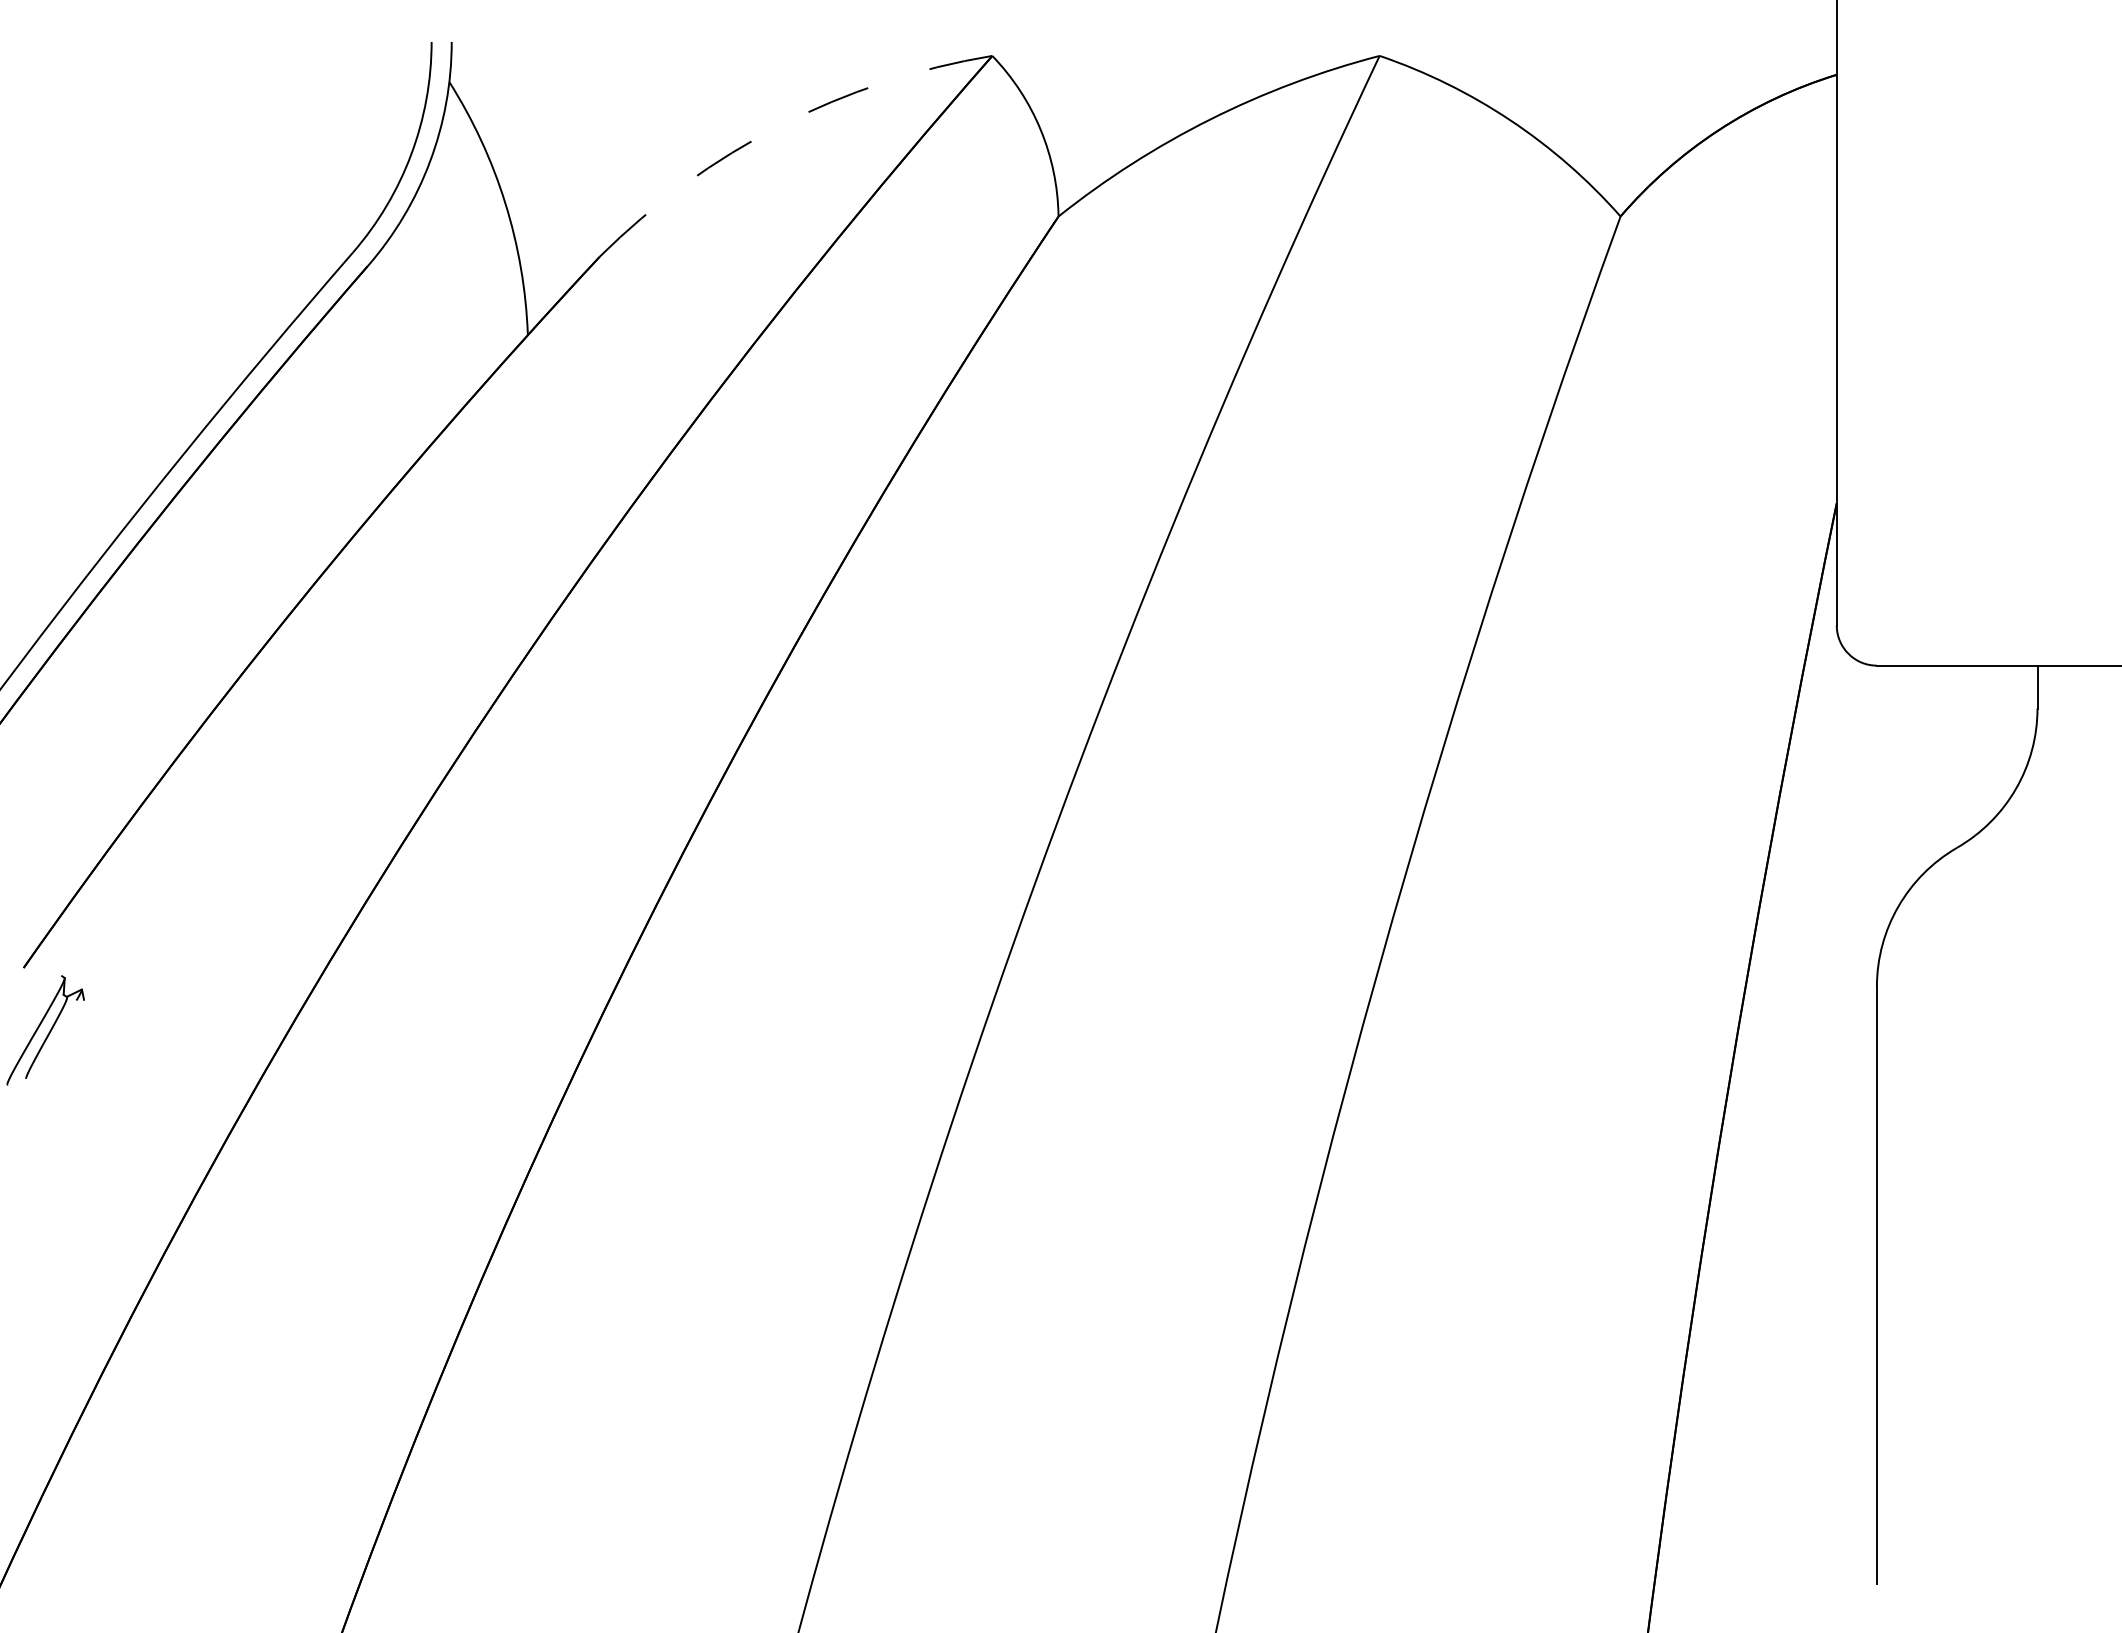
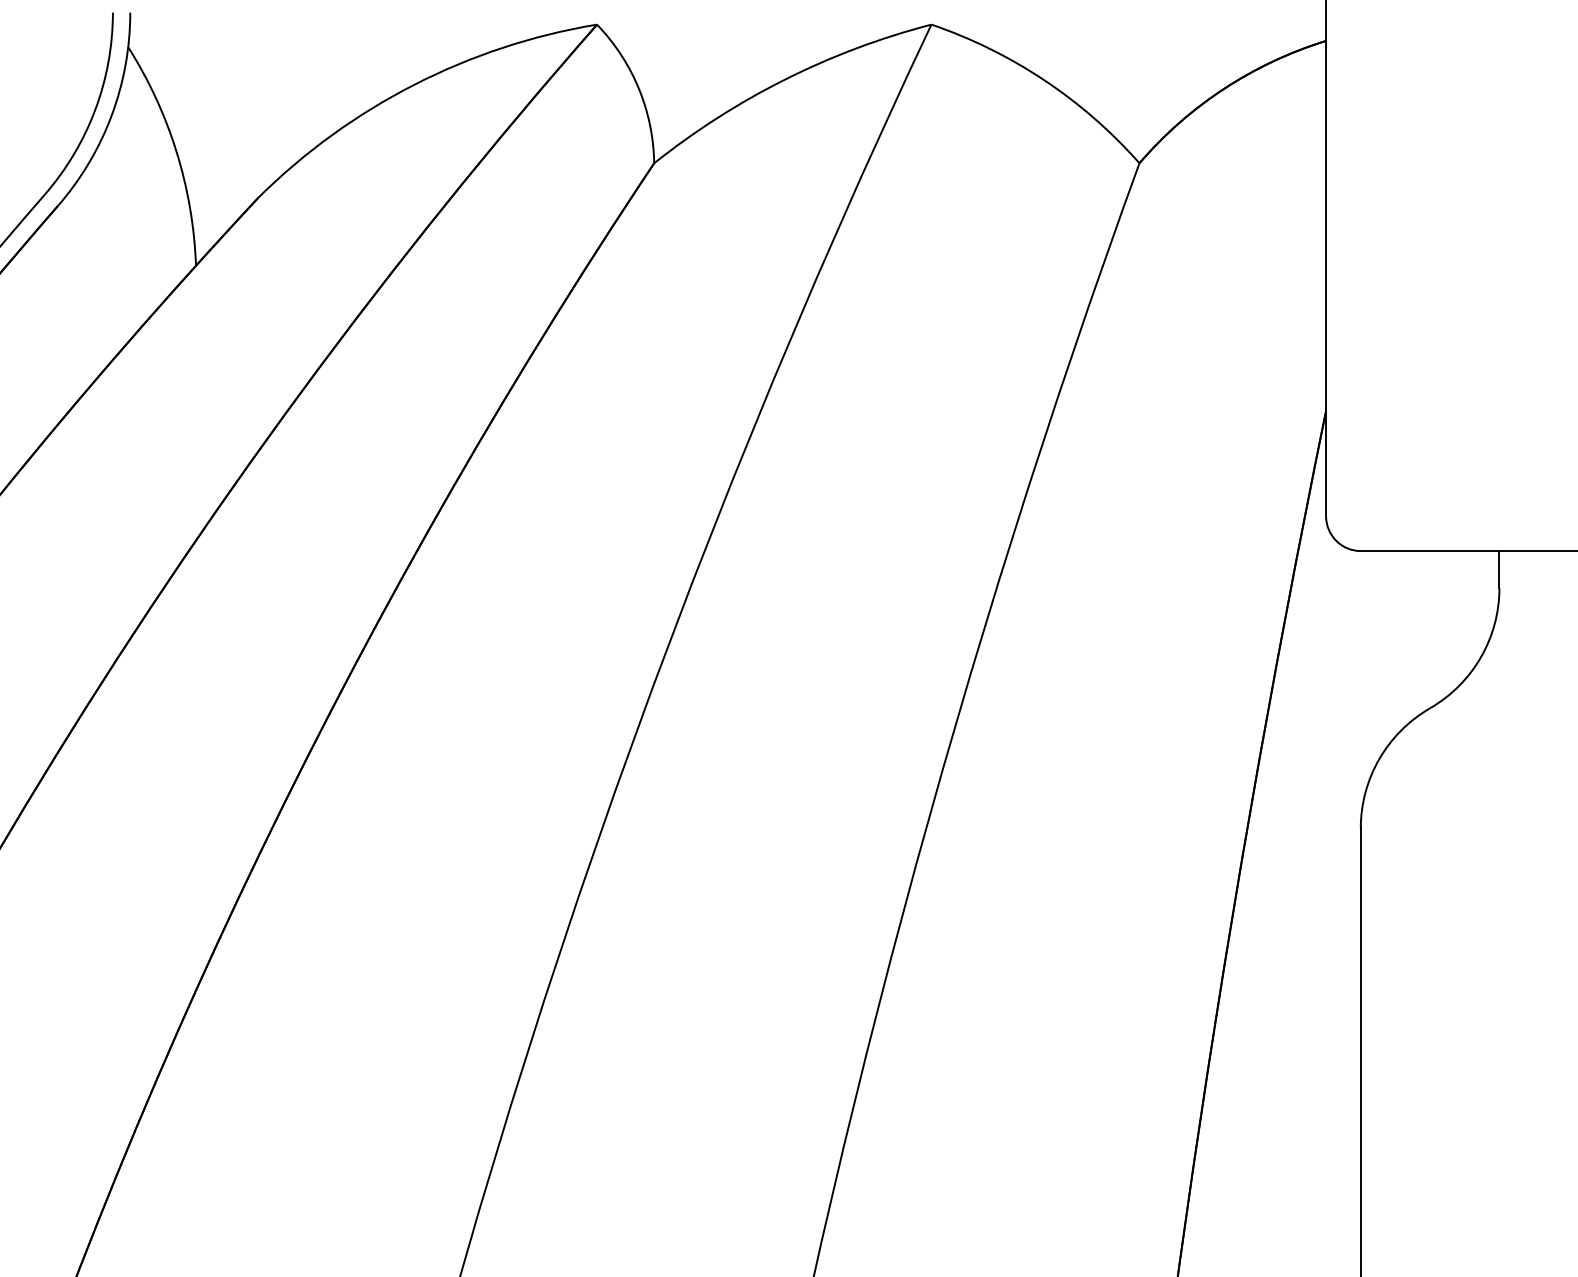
arc: (780, 125) -> (414, 84), dashed -> solid

